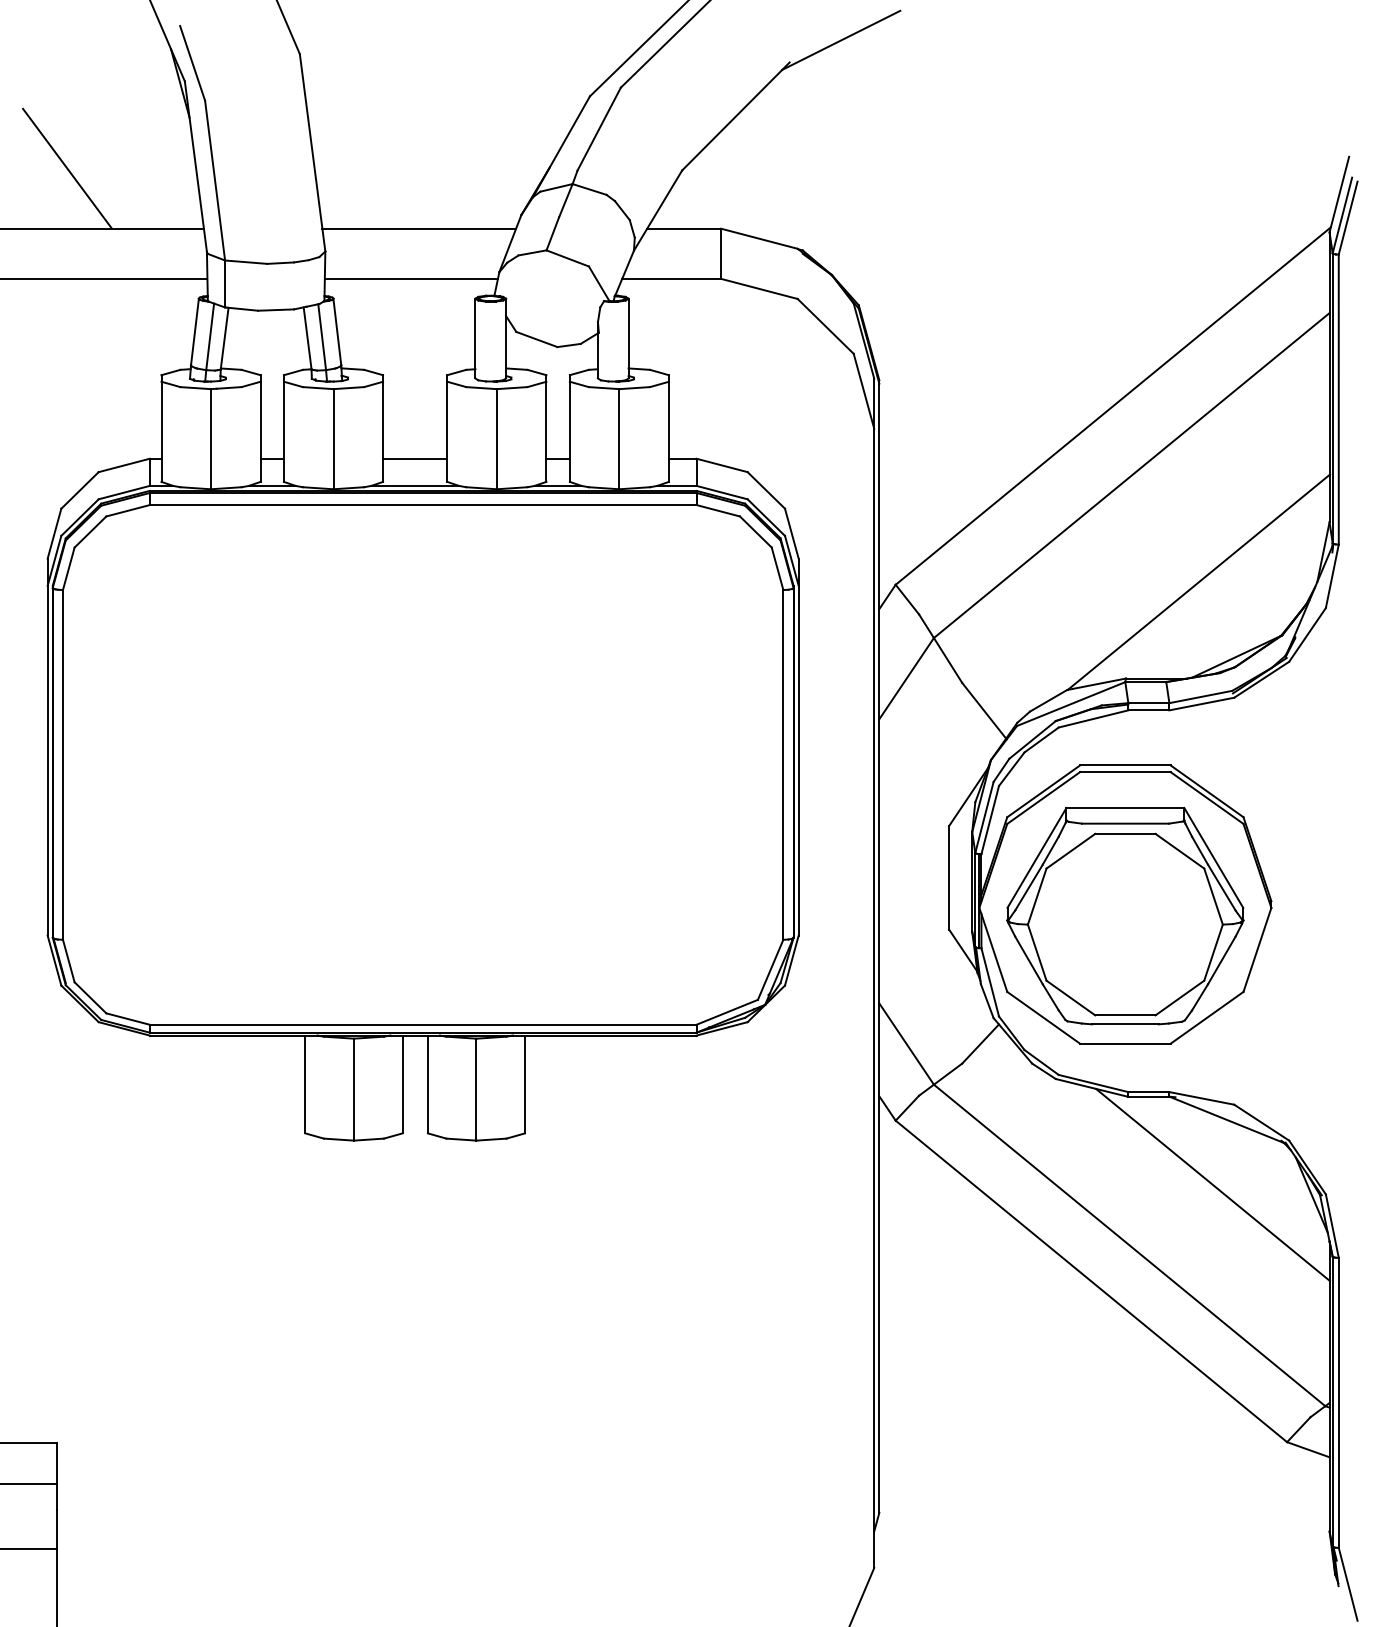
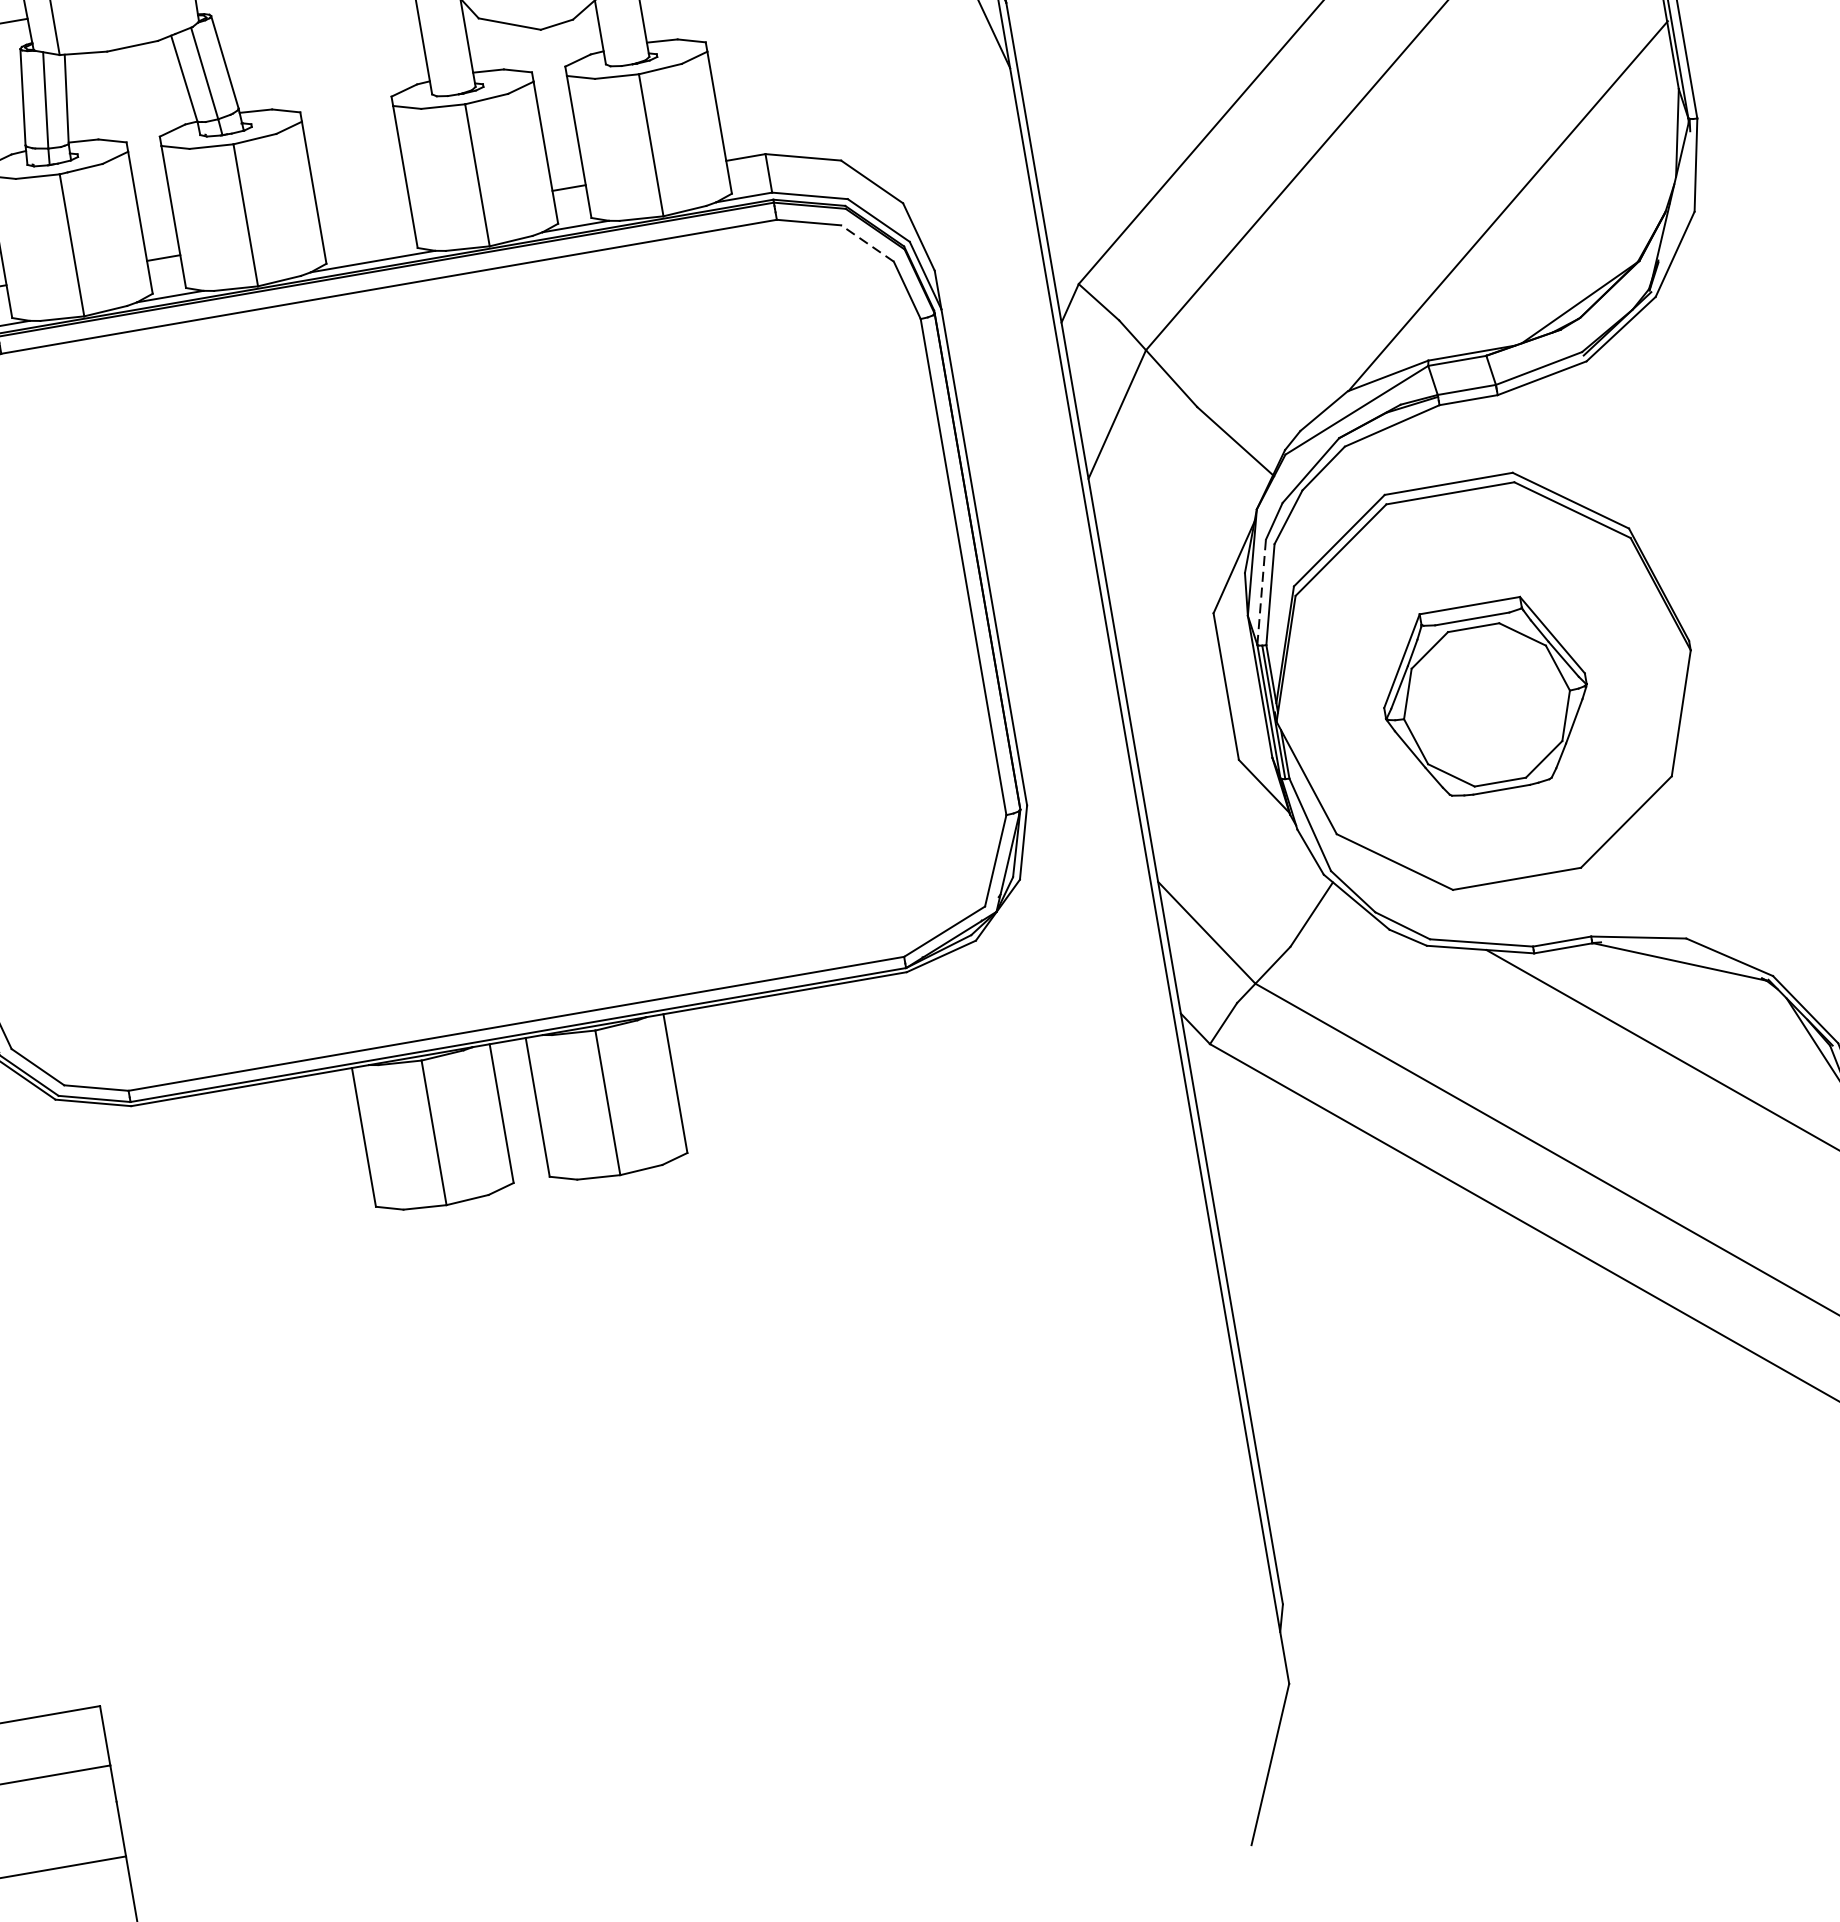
line: (415, 458) -> (366, 222), removed
line: (755, 531) -> (866, 242), solid -> dashed
line: (984, 817) -> (1261, 592), solid -> dashed
part: (1125, 915) -> (1485, 696), size x0.6

